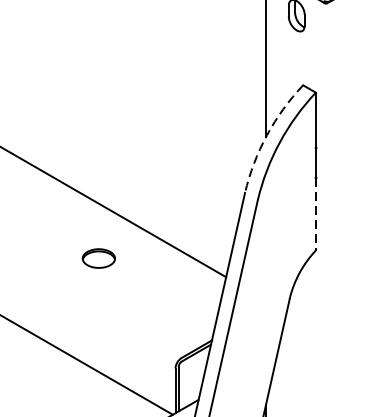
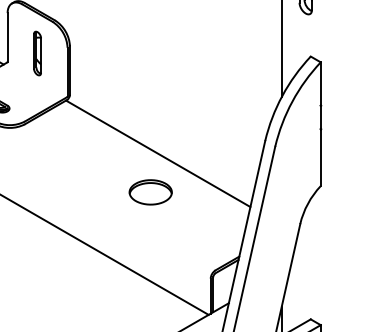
arc: (267, 134) -> (282, 95), dashed -> solid
line: (315, 214) -> (320, 157), dashed -> solid
part: (98, 258) -> (150, 192), size x1.67

